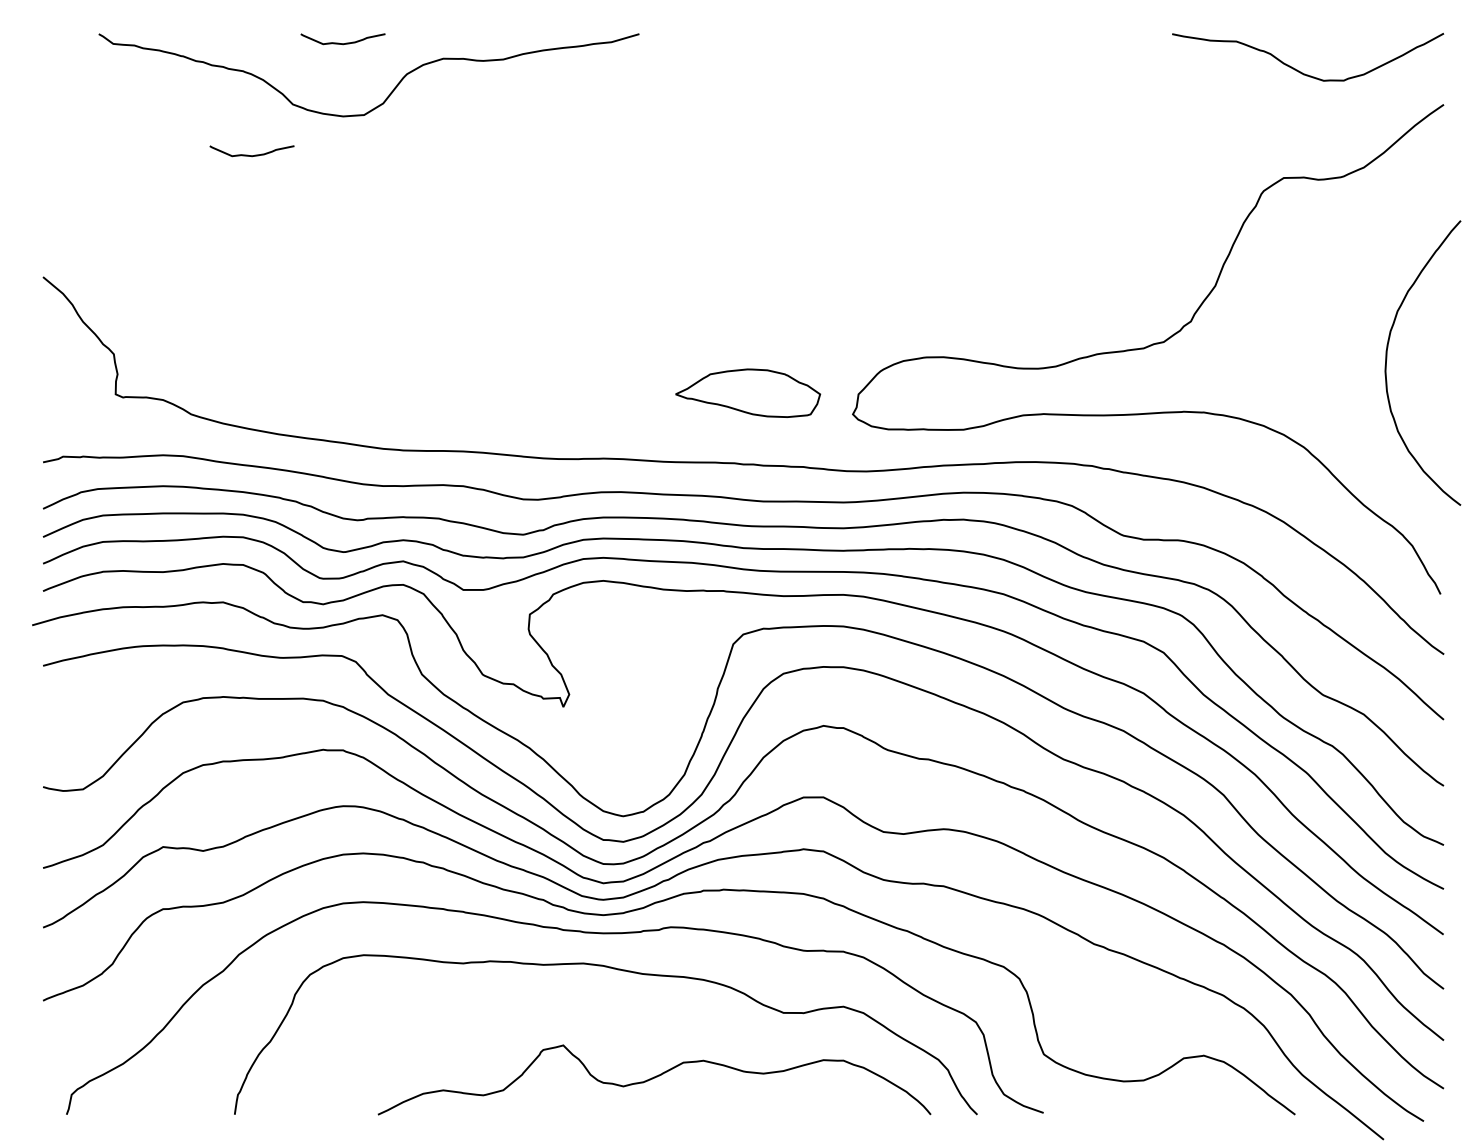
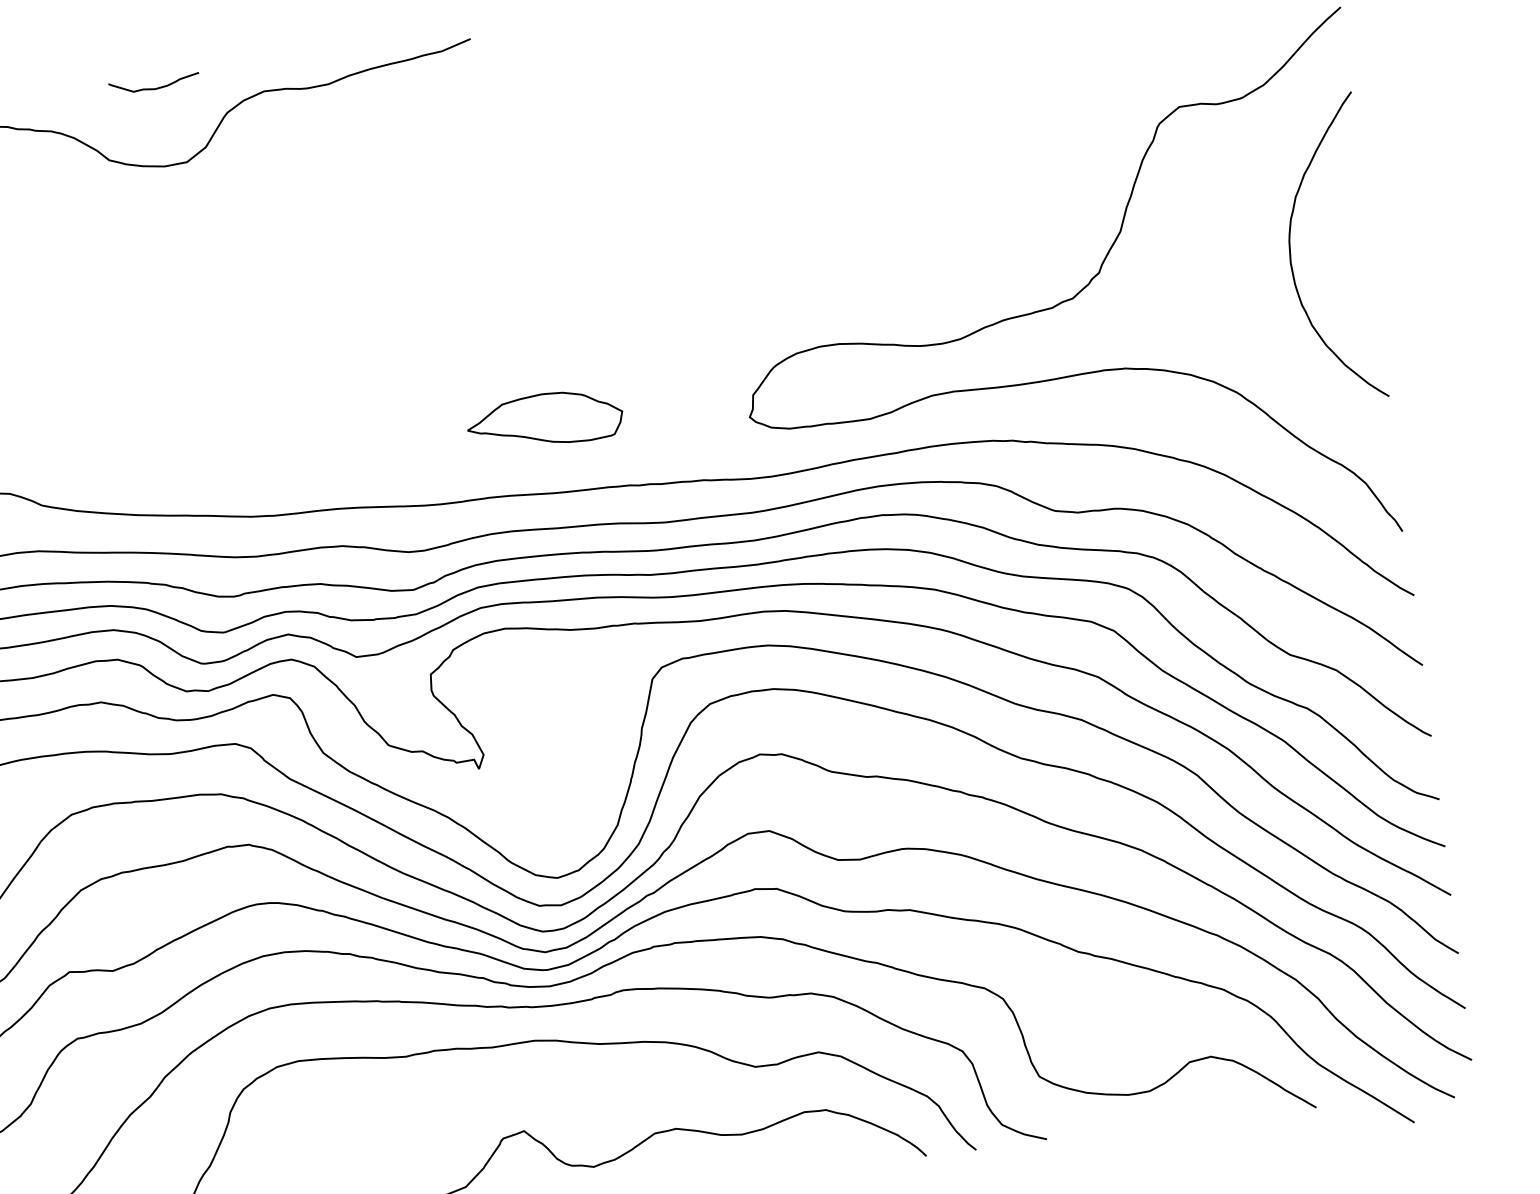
curve: (251, 155) -> (71, 220), removed
curve: (1387, 359) -> (1291, 250), moved
part: (748, 392) -> (545, 419), moved

